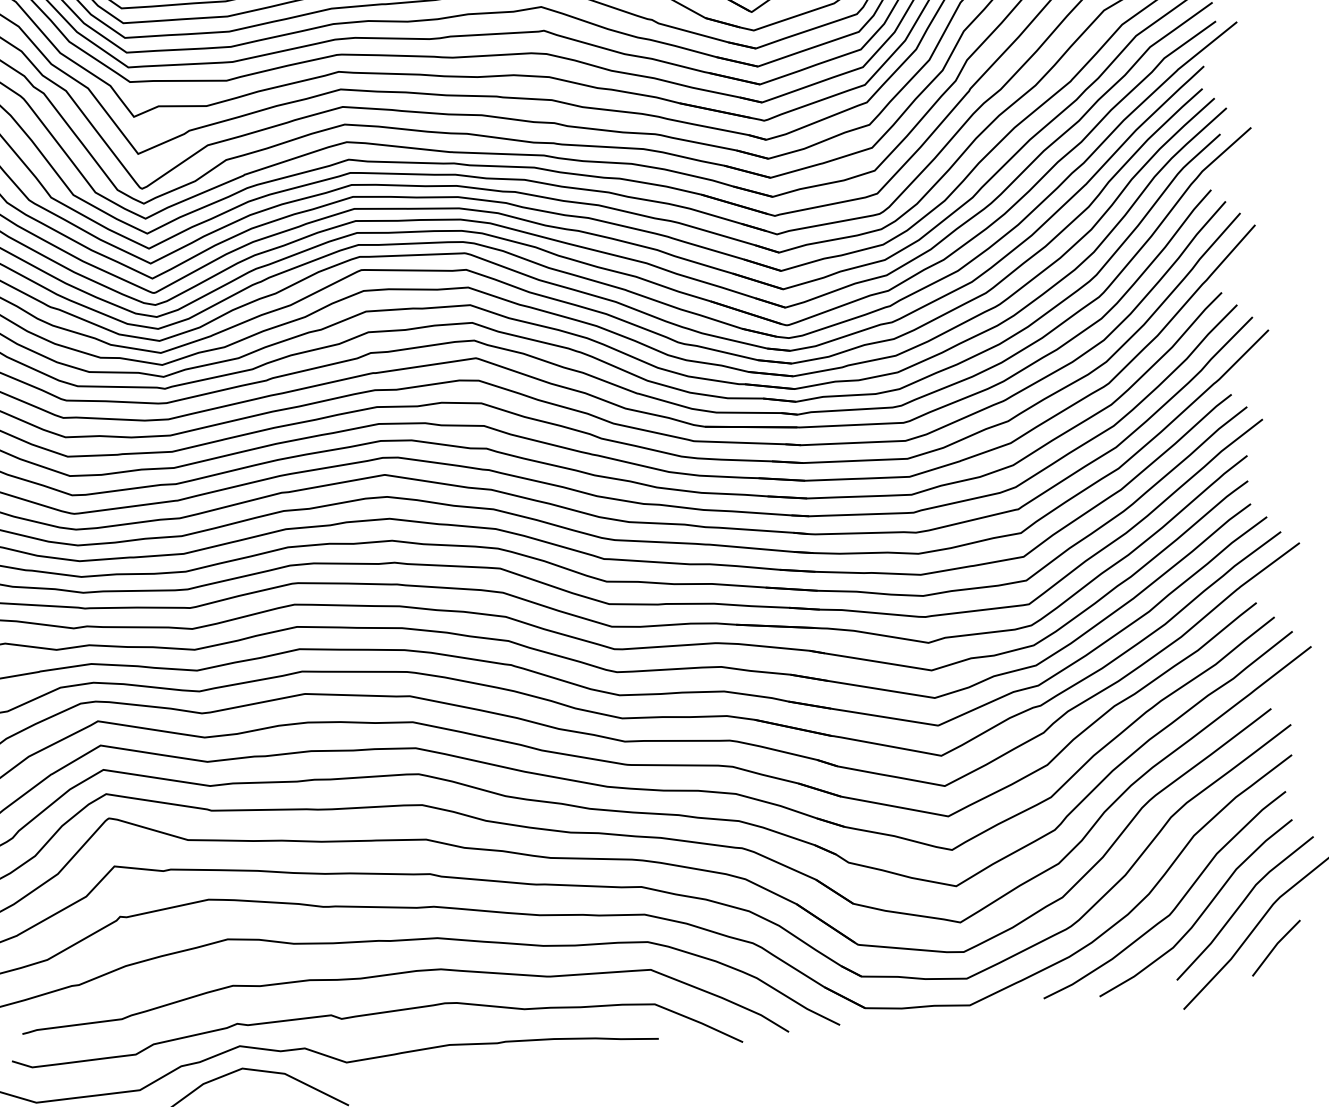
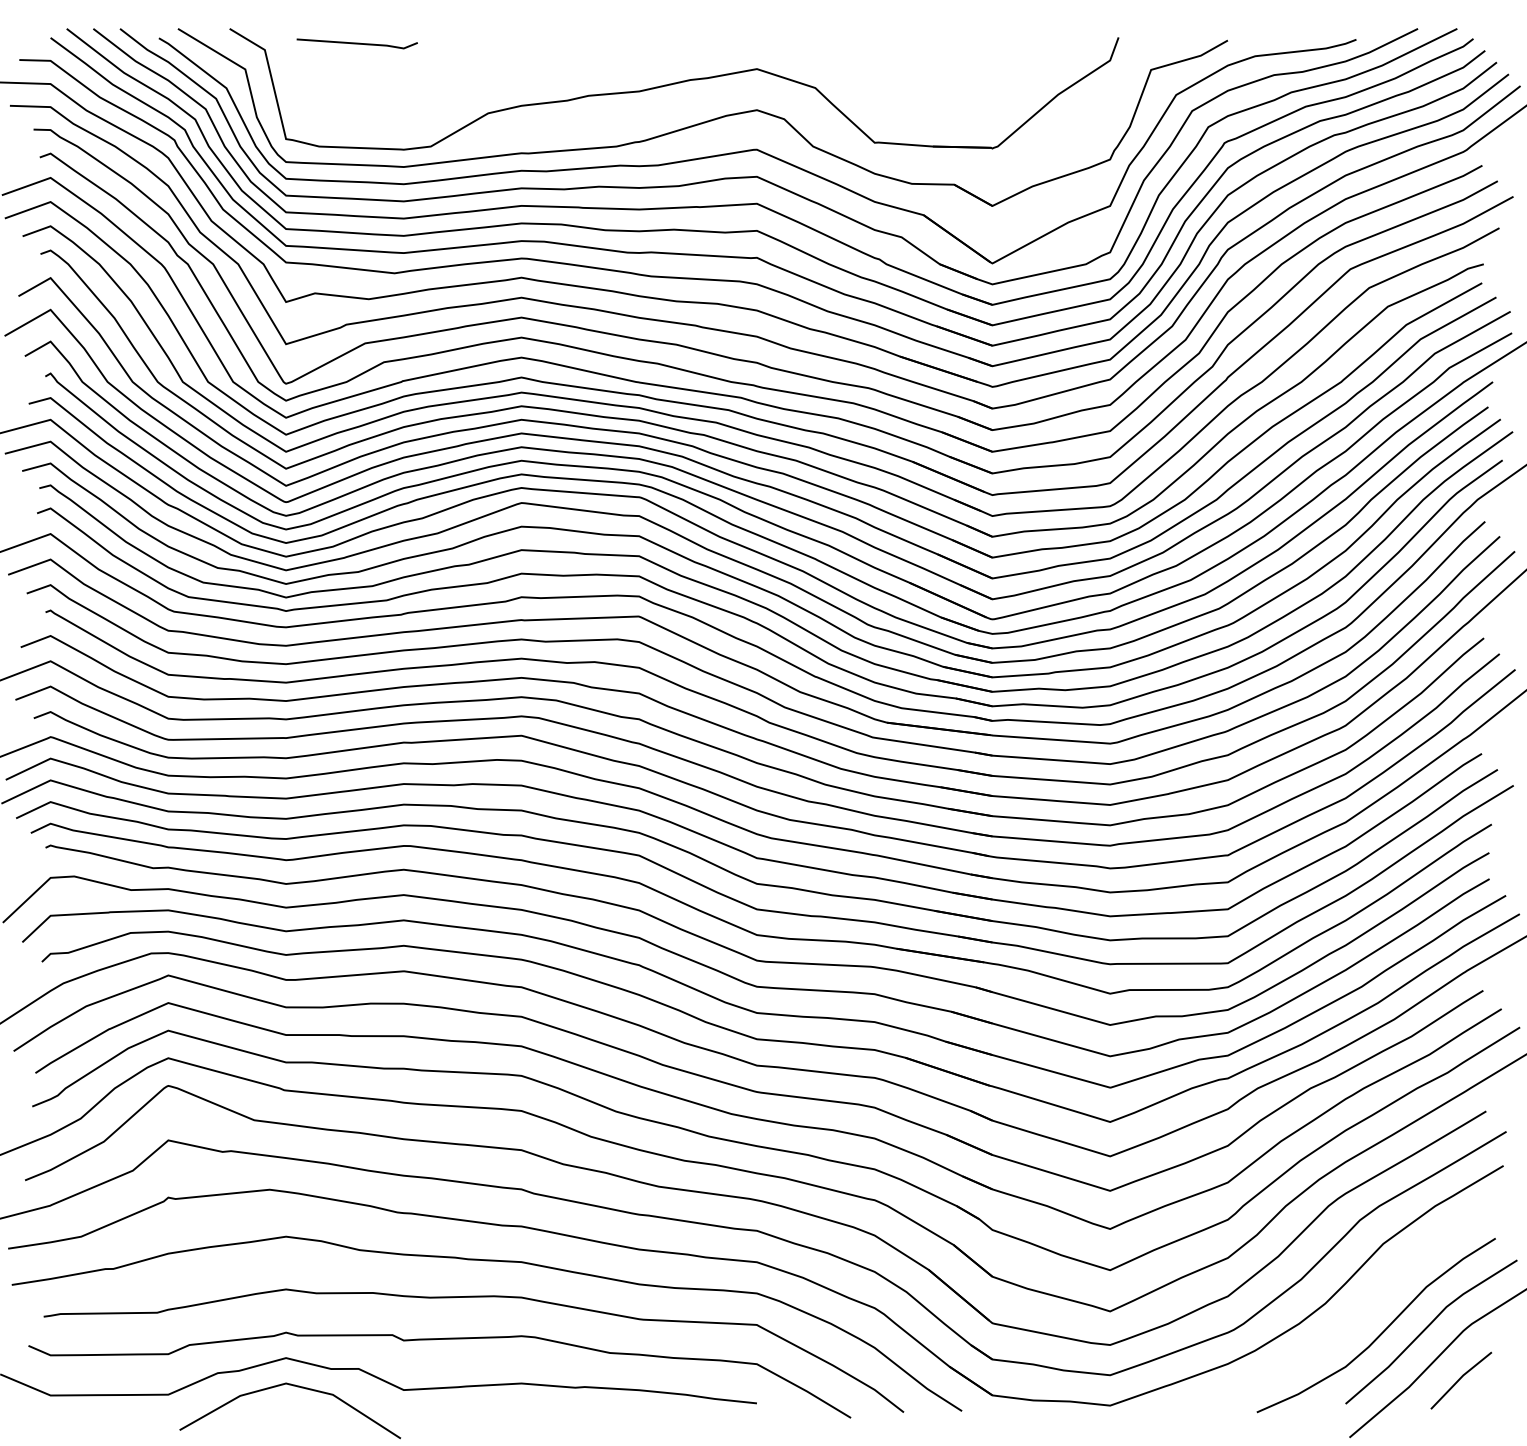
curve: (1177, 904) -> (1355, 1318), removed

